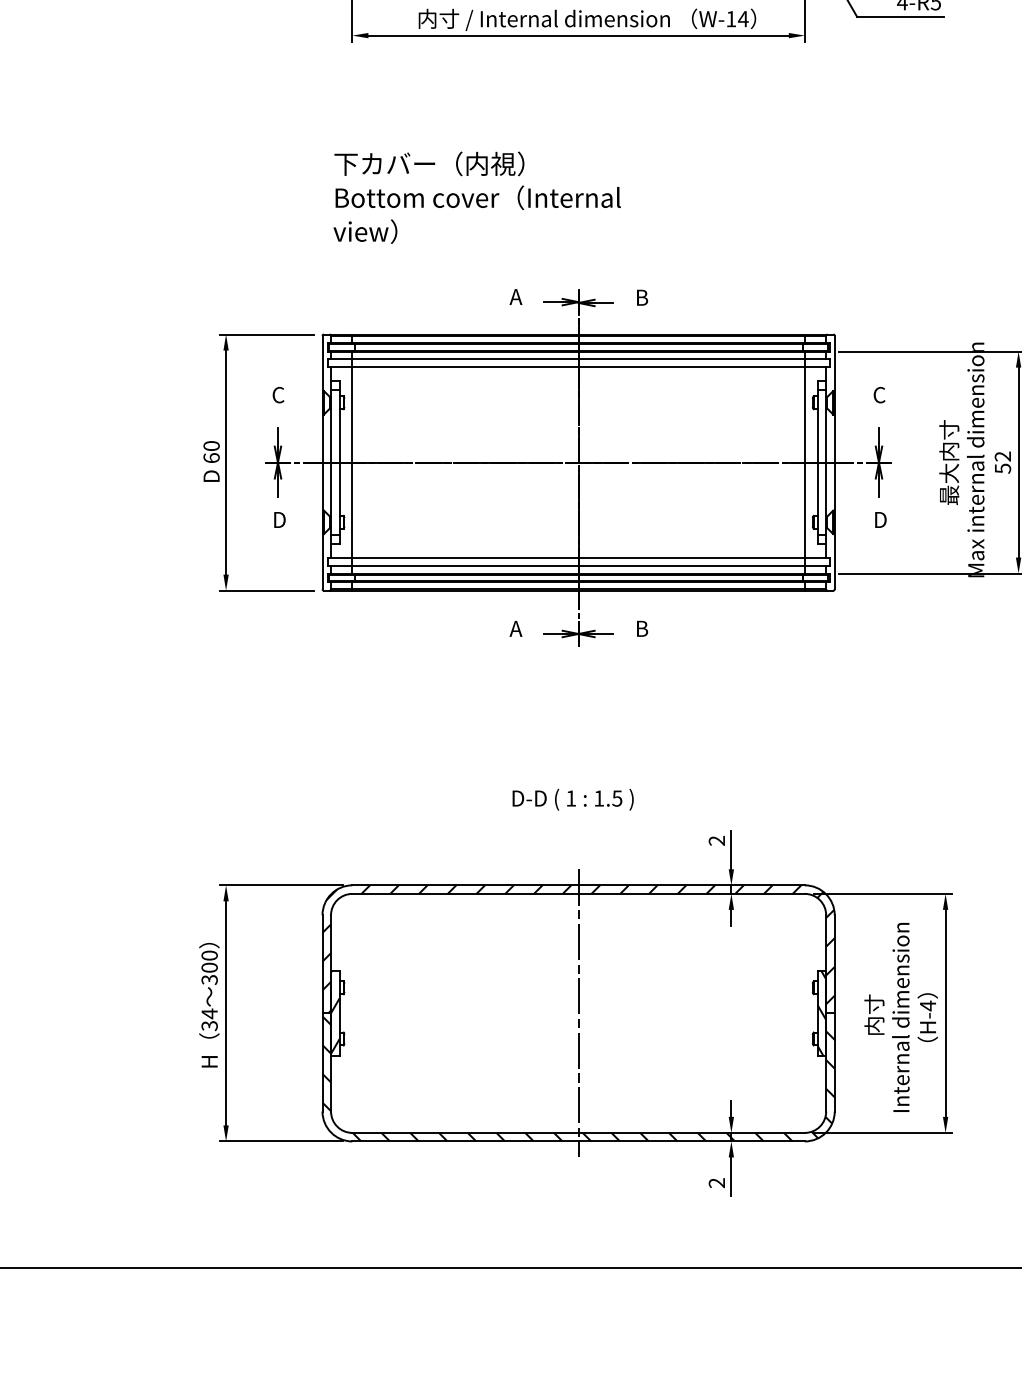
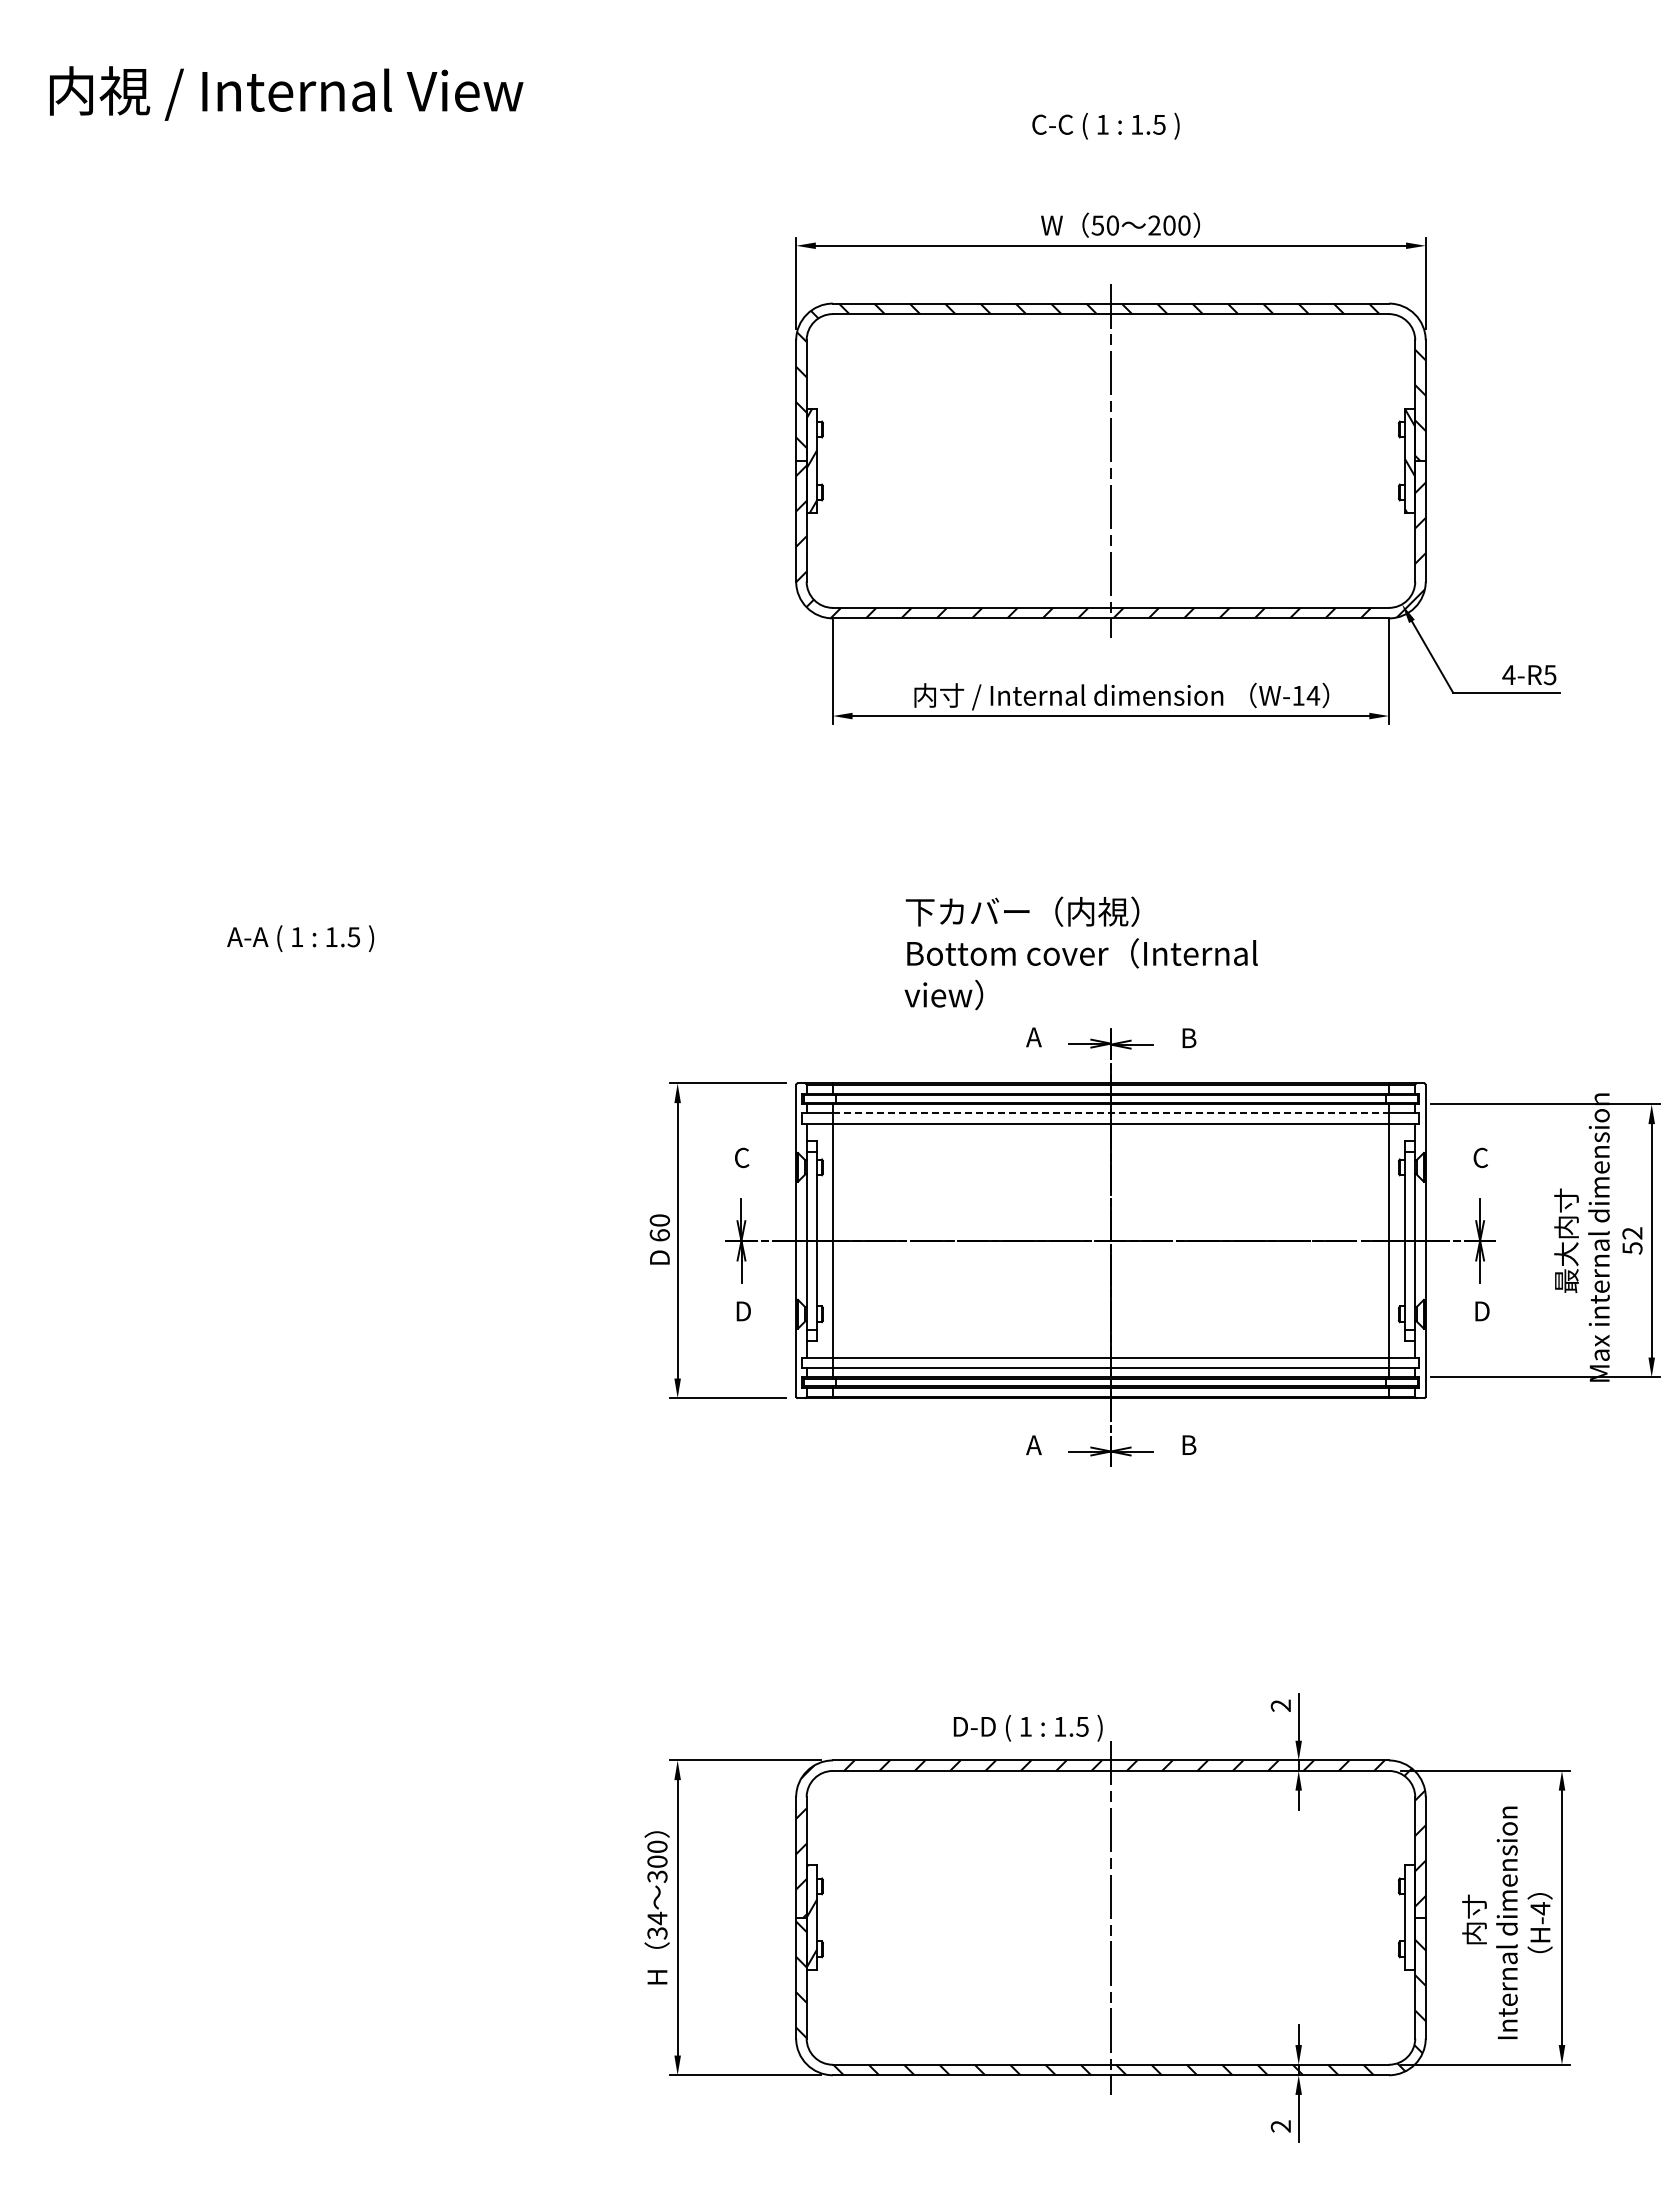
text: (476, 197) -> (1080, 953), moved
line: (579, 358) -> (1111, 1113), solid -> dashed
text: (572, 799) -> (1027, 1727), moved
hatch: (821, 1013) -> (1409, 1917), removed

